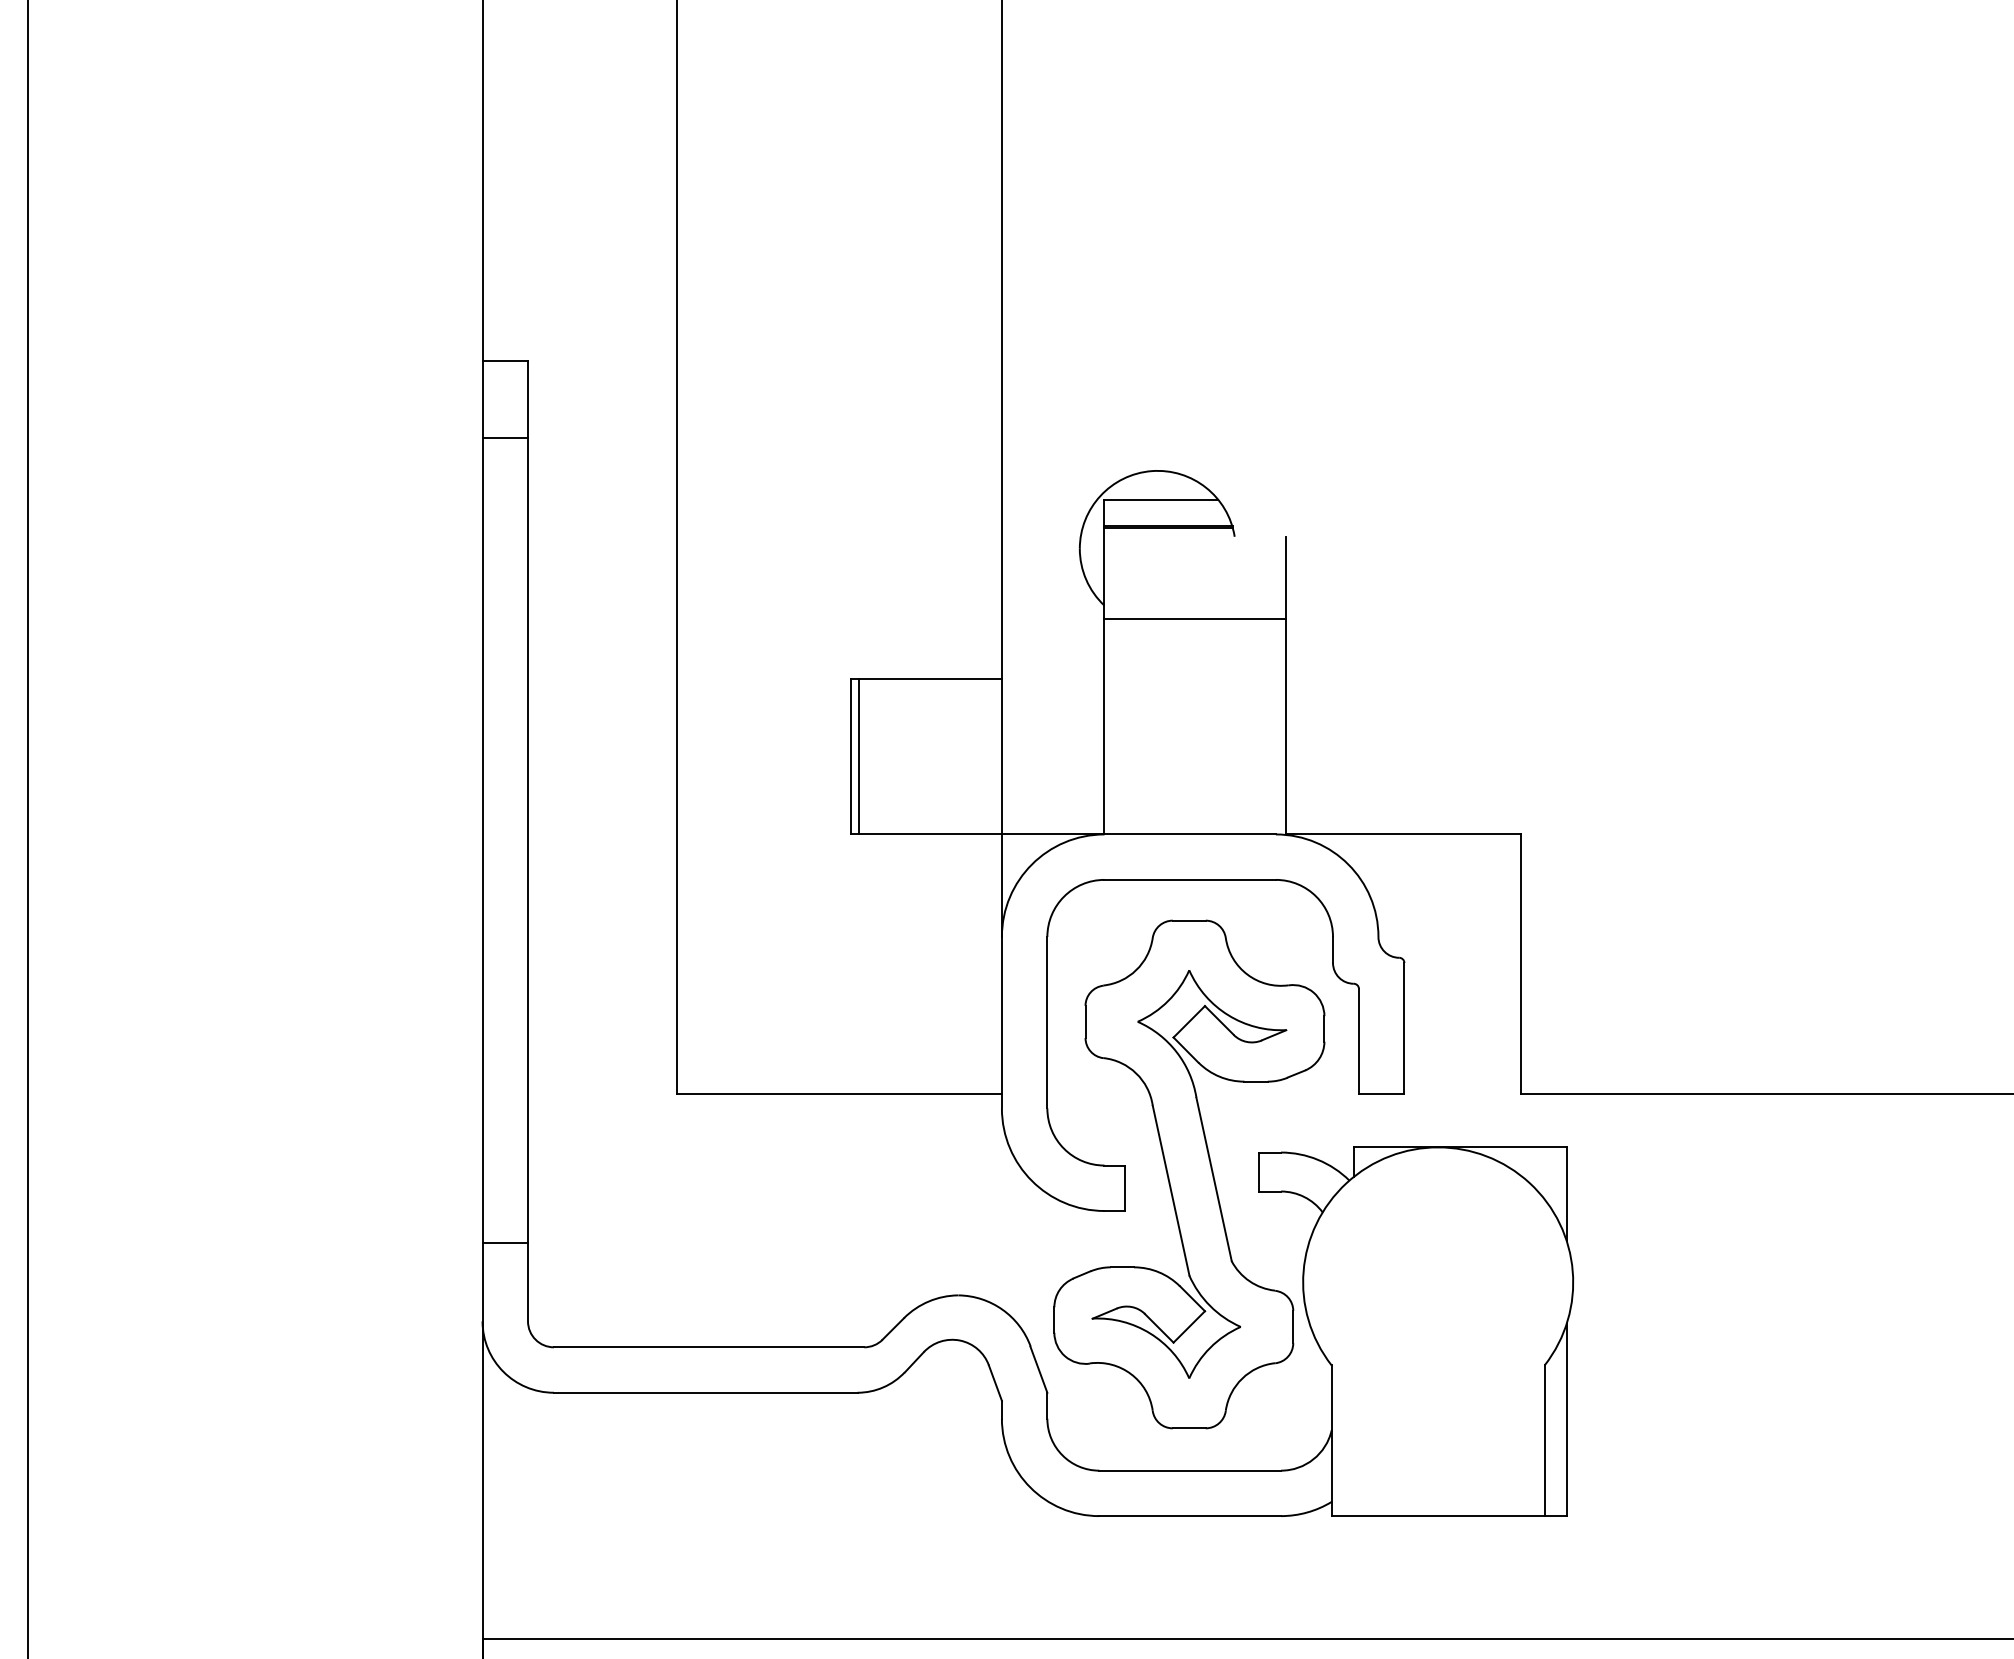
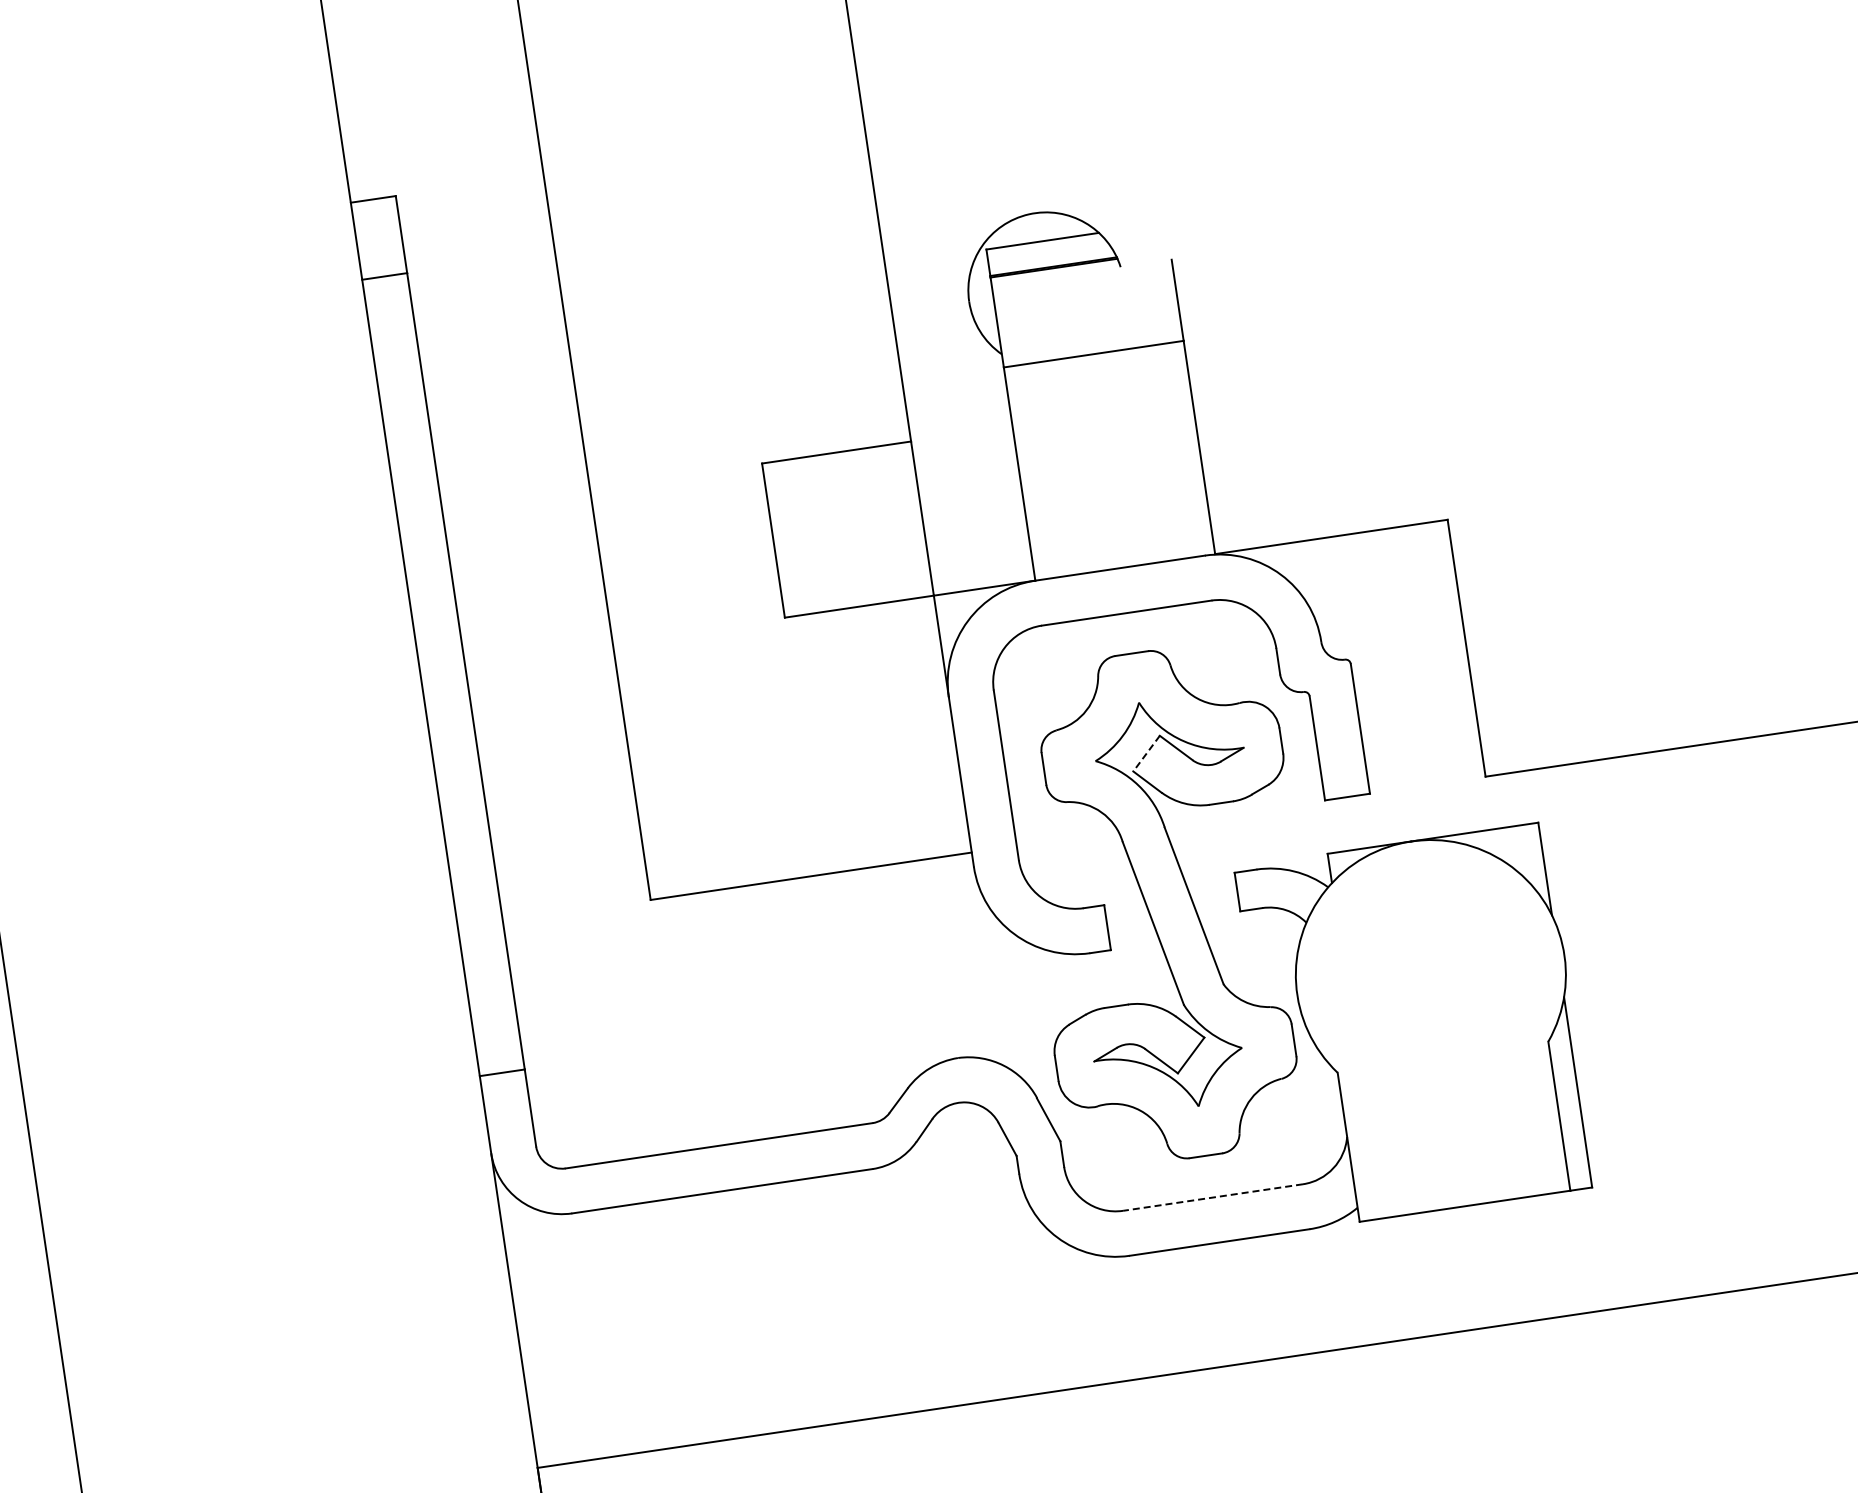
line: (859, 756) -> (781, 539), removed
line: (1188, 1022) -> (1145, 754), solid -> dashed
line: (1190, 1470) -> (1213, 1197), solid -> dashed

